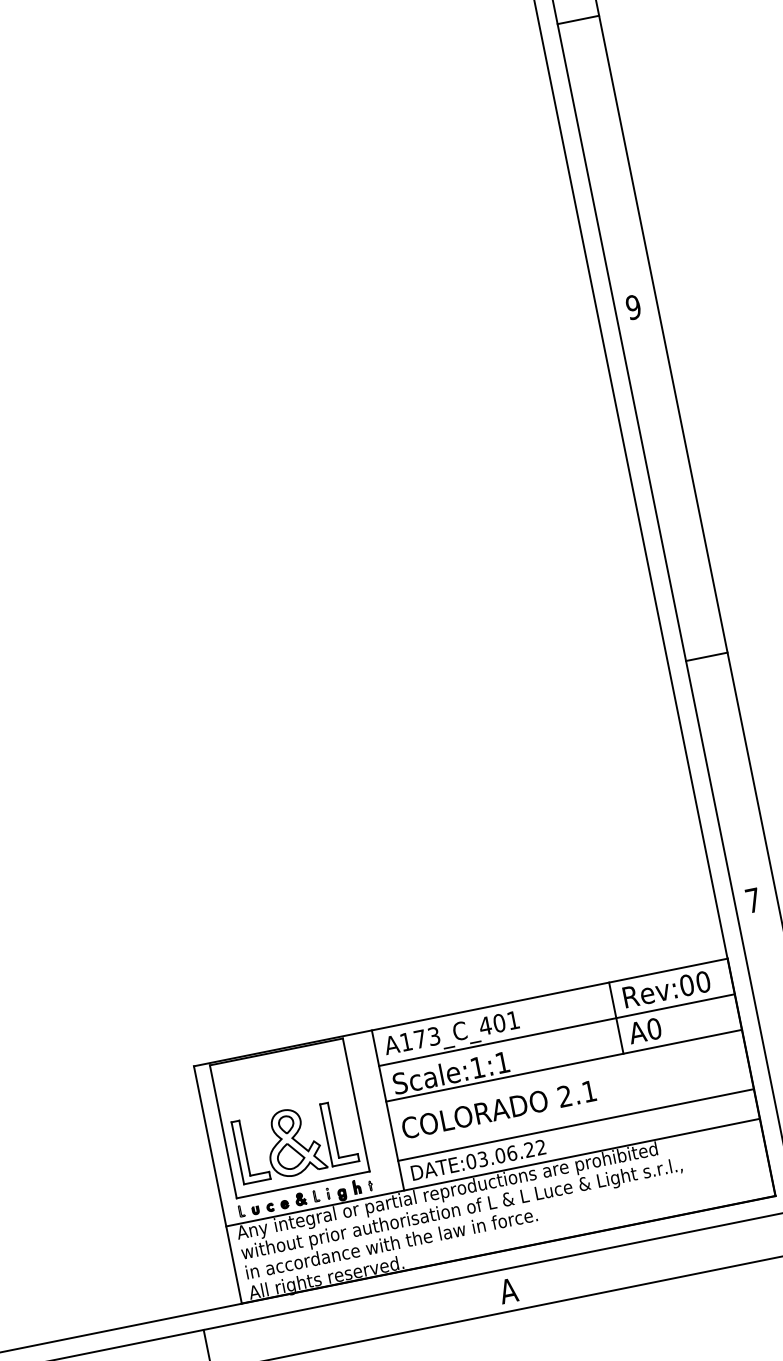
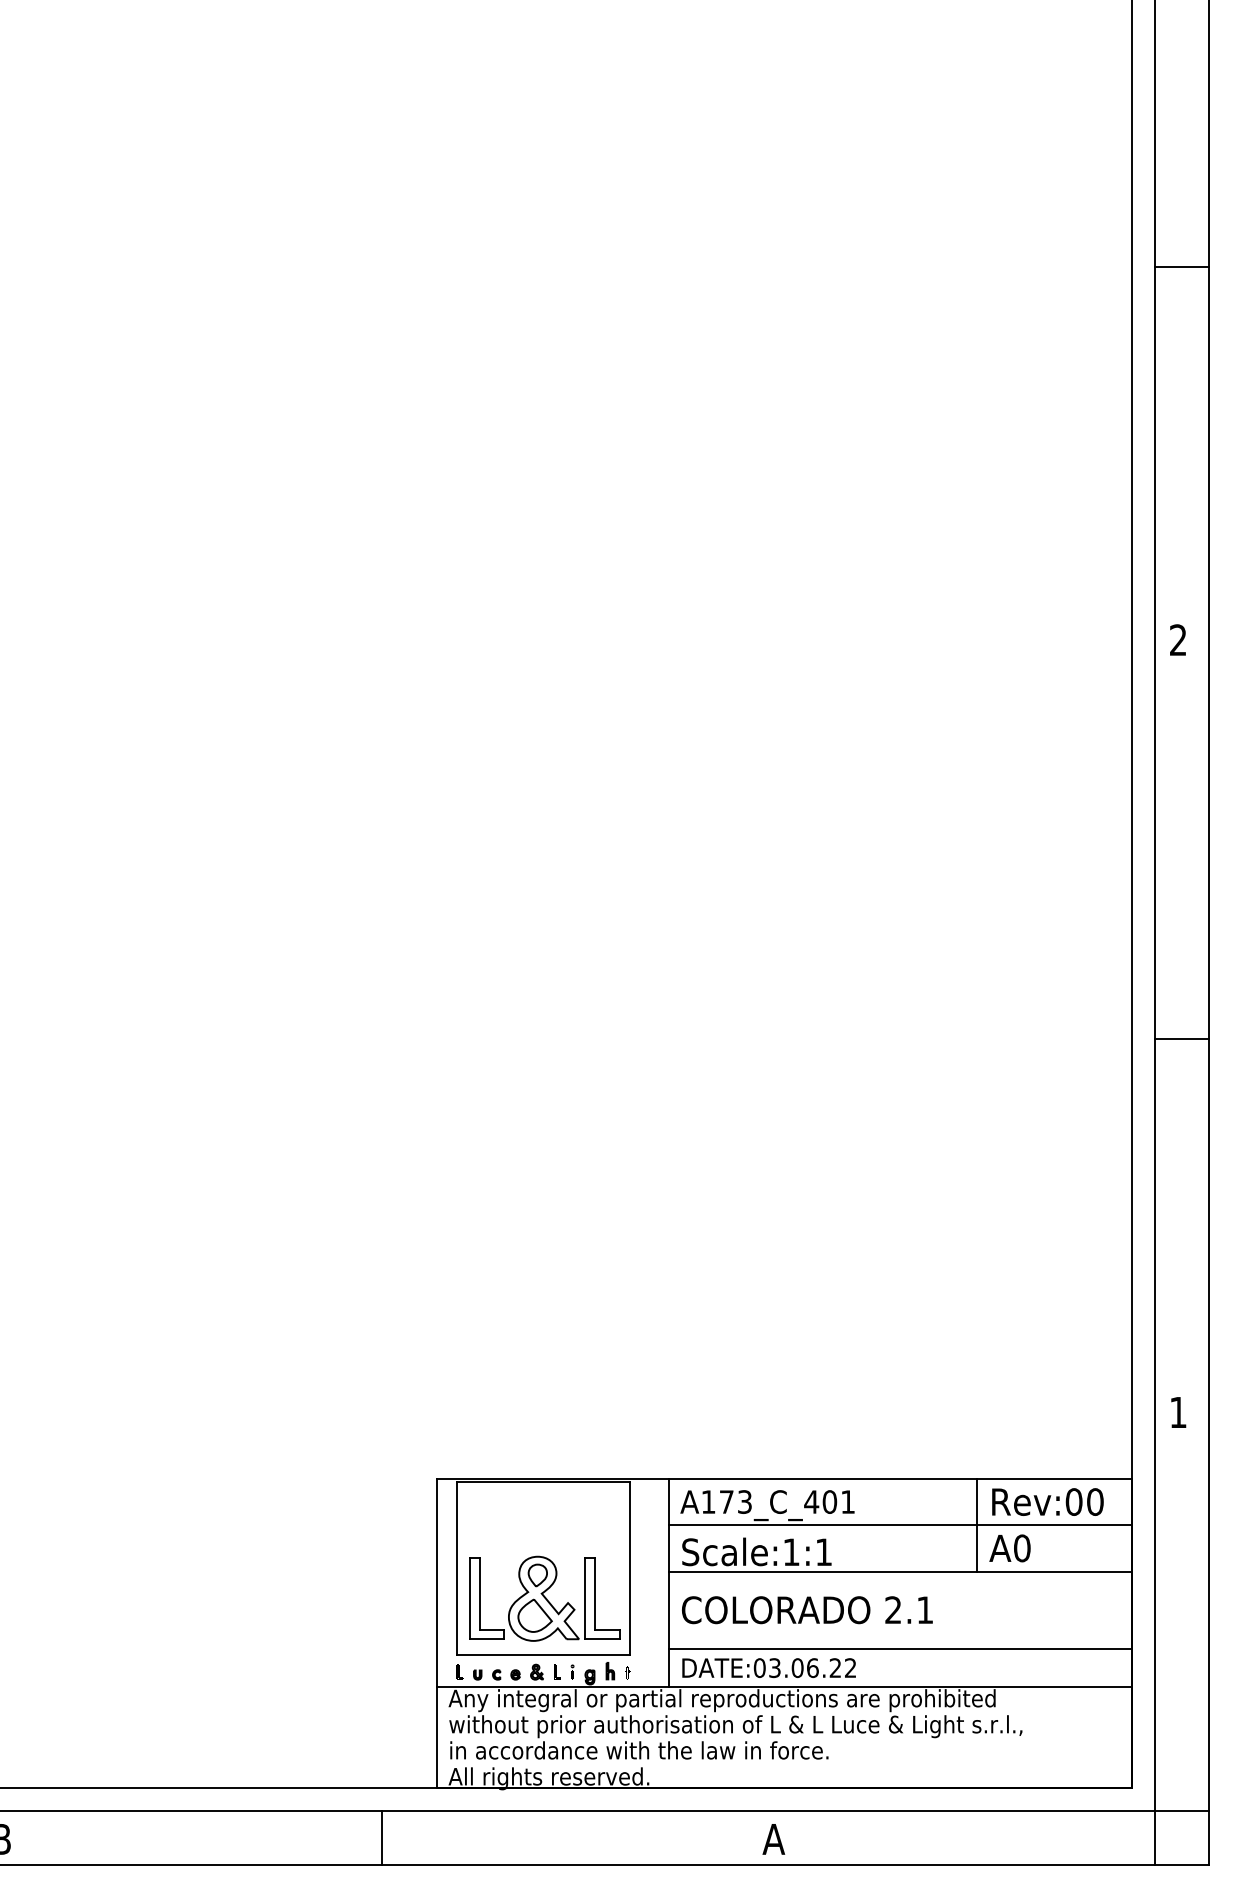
text: (632, 307) -> (1177, 640), 9 -> 2
line: (706, 656) -> (1181, 1038), moved
text: (753, 900) -> (1178, 1412), 7 -> 1

